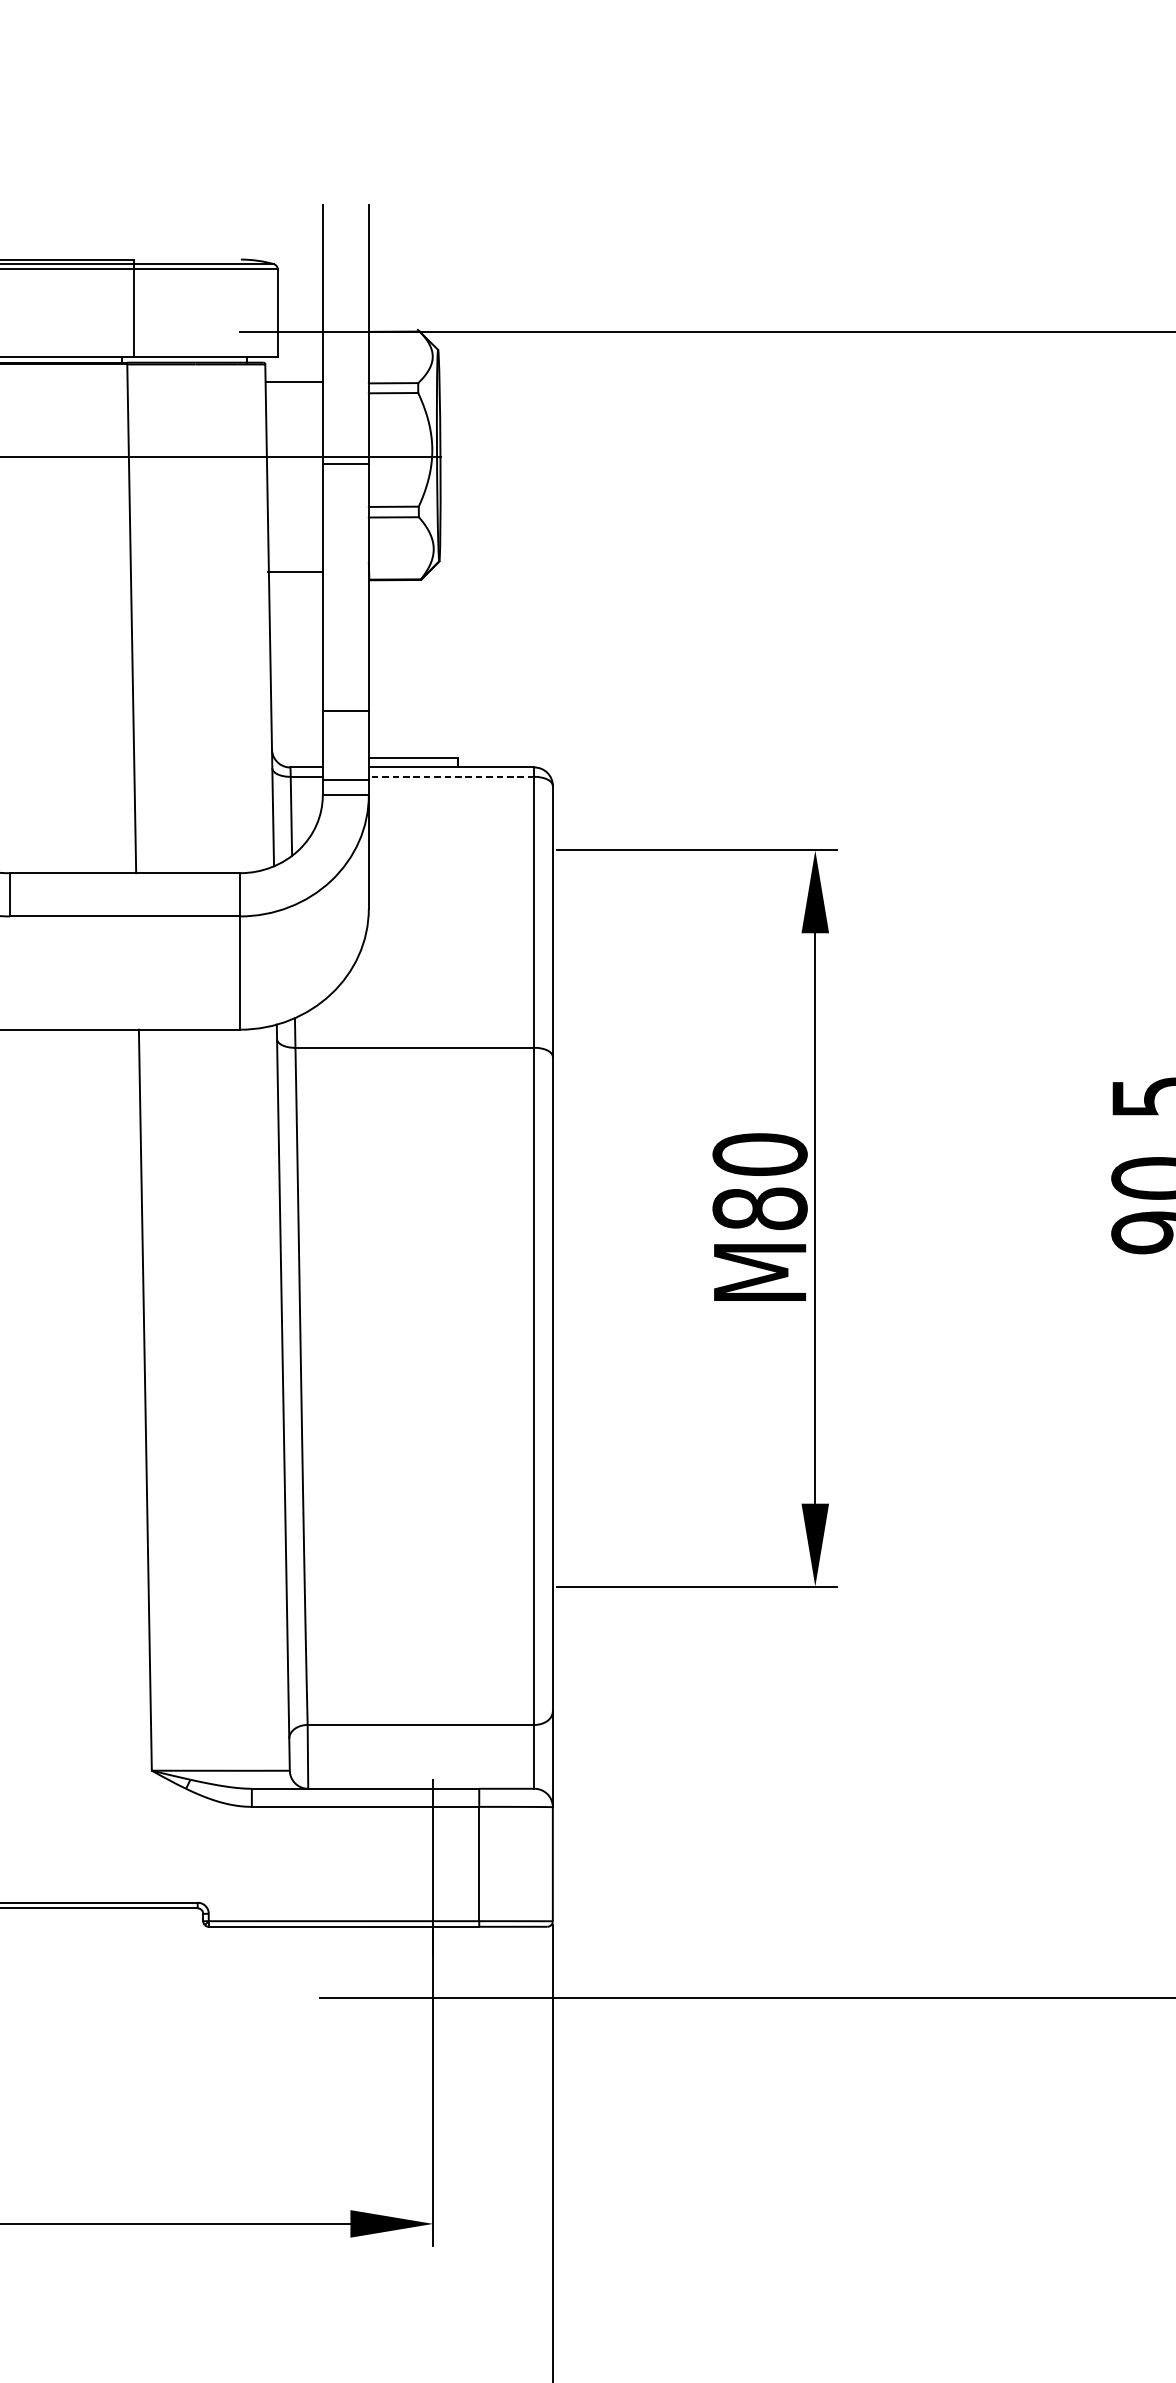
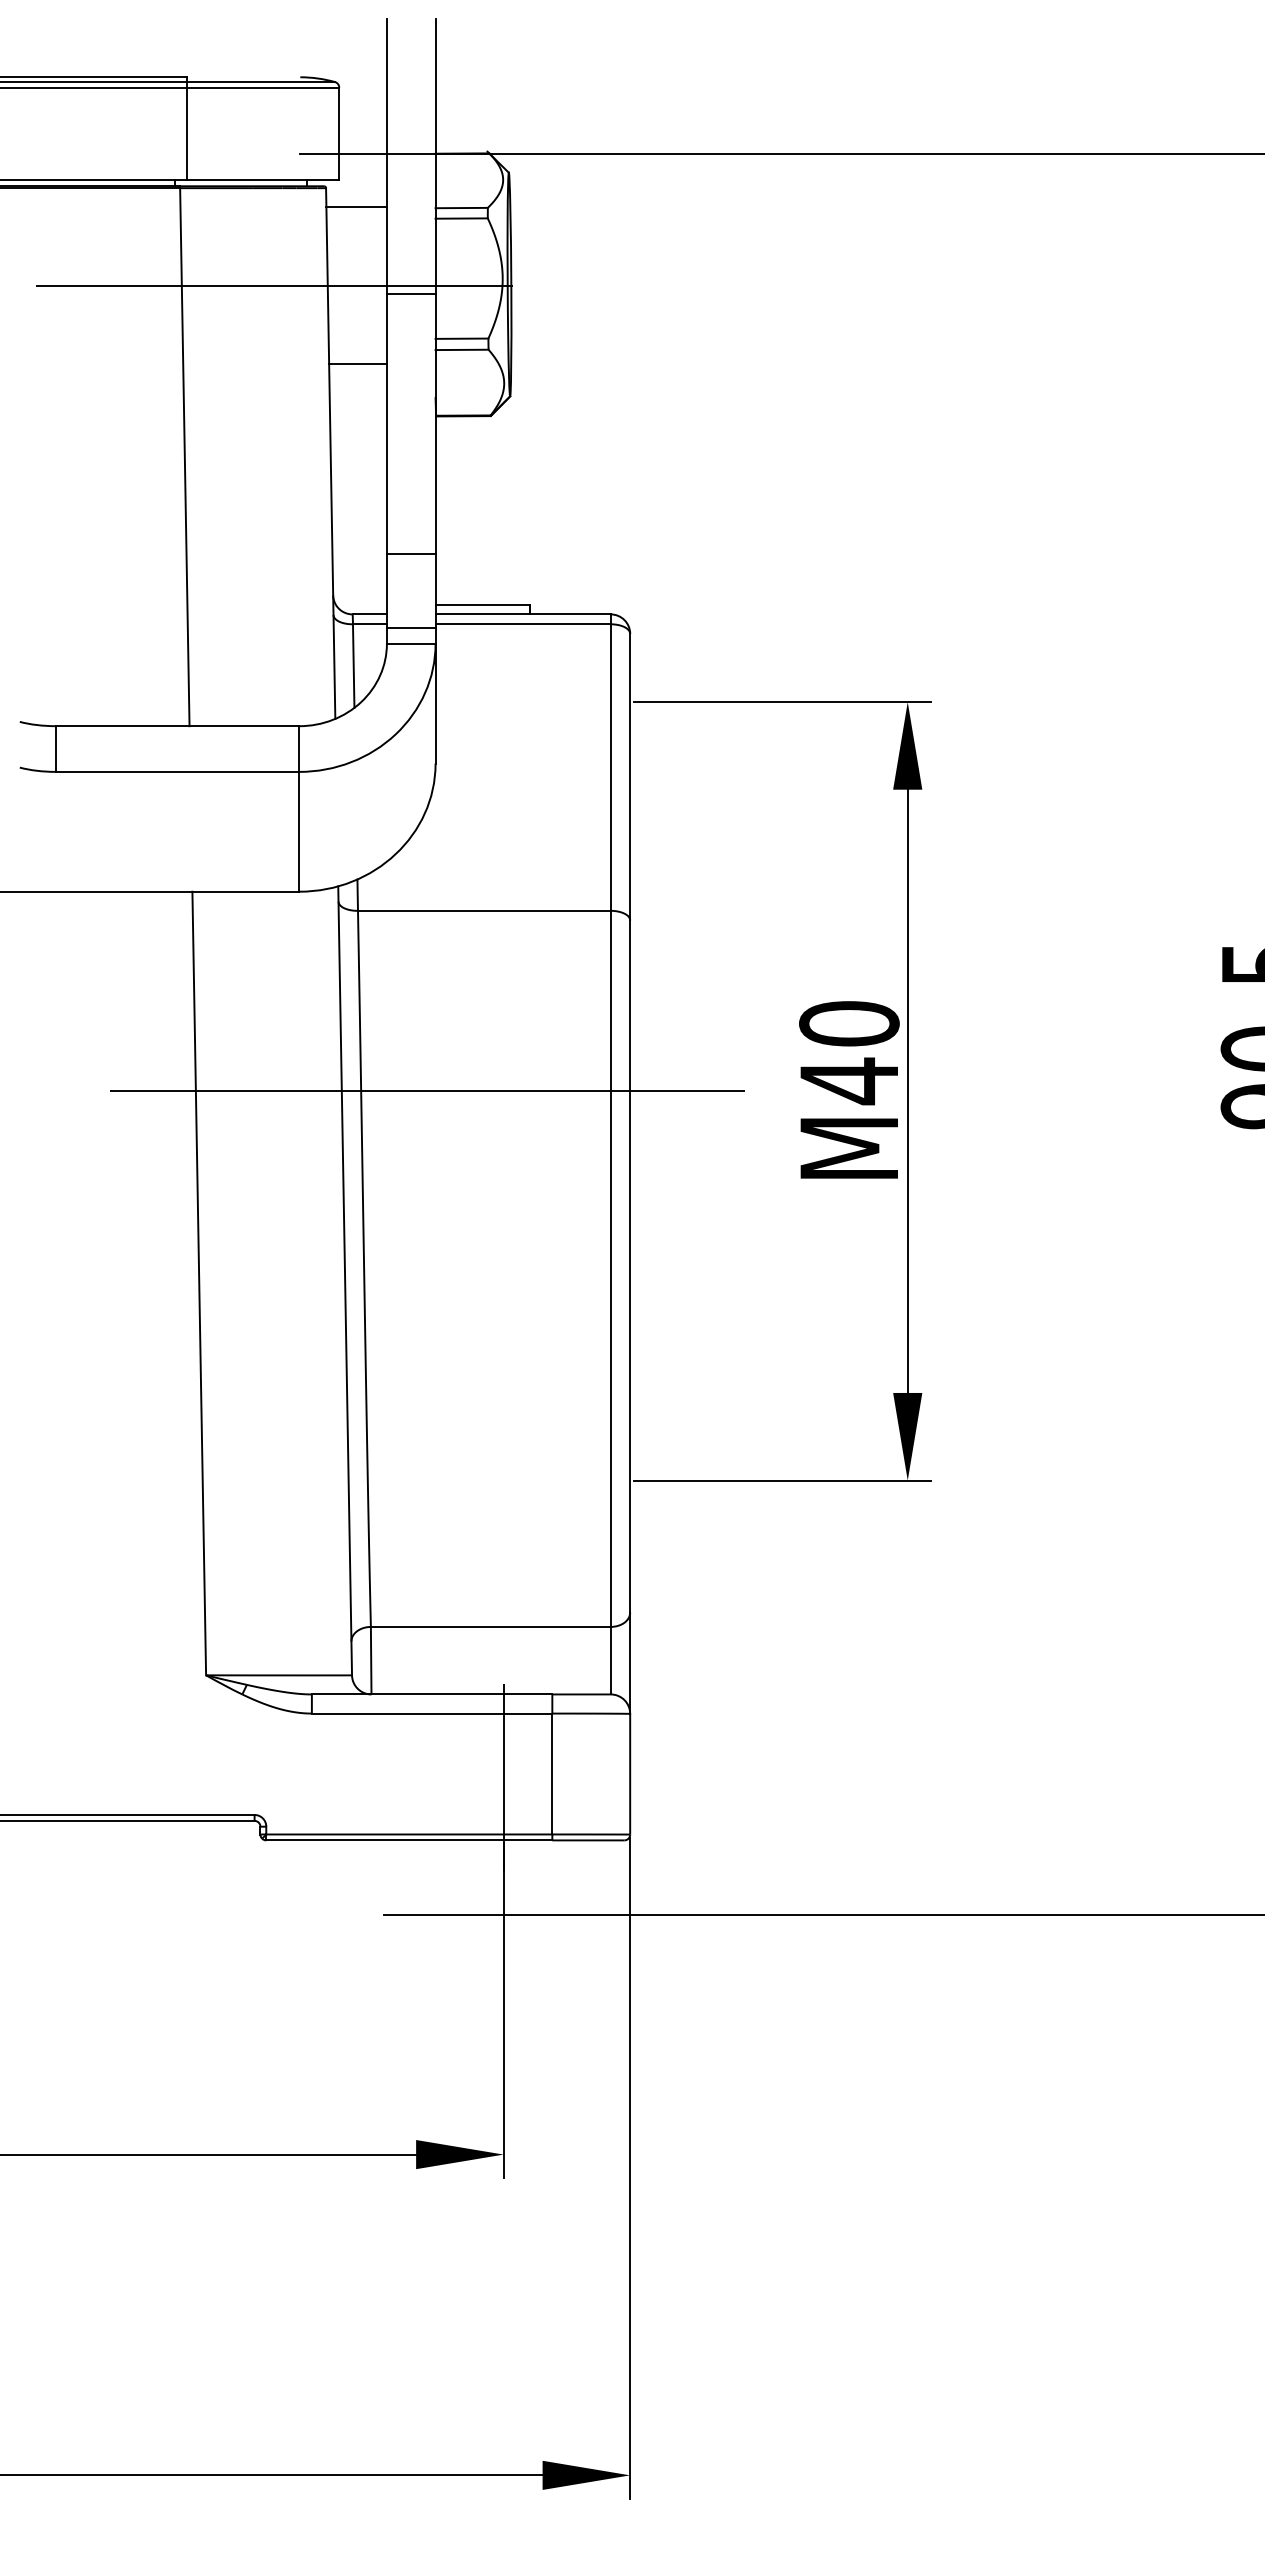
line: (295, 571) -> (357, 364), moved
line: (451, 777) -> (523, 624), dashed -> solid
text: (760, 1209) -> (849, 1081), M80 -> M40
line: (361, 1218) -> (427, 1091), added

